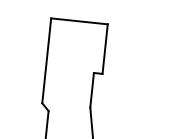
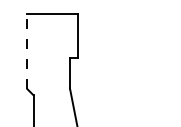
line: (46, 60) -> (27, 51), solid -> dashed

